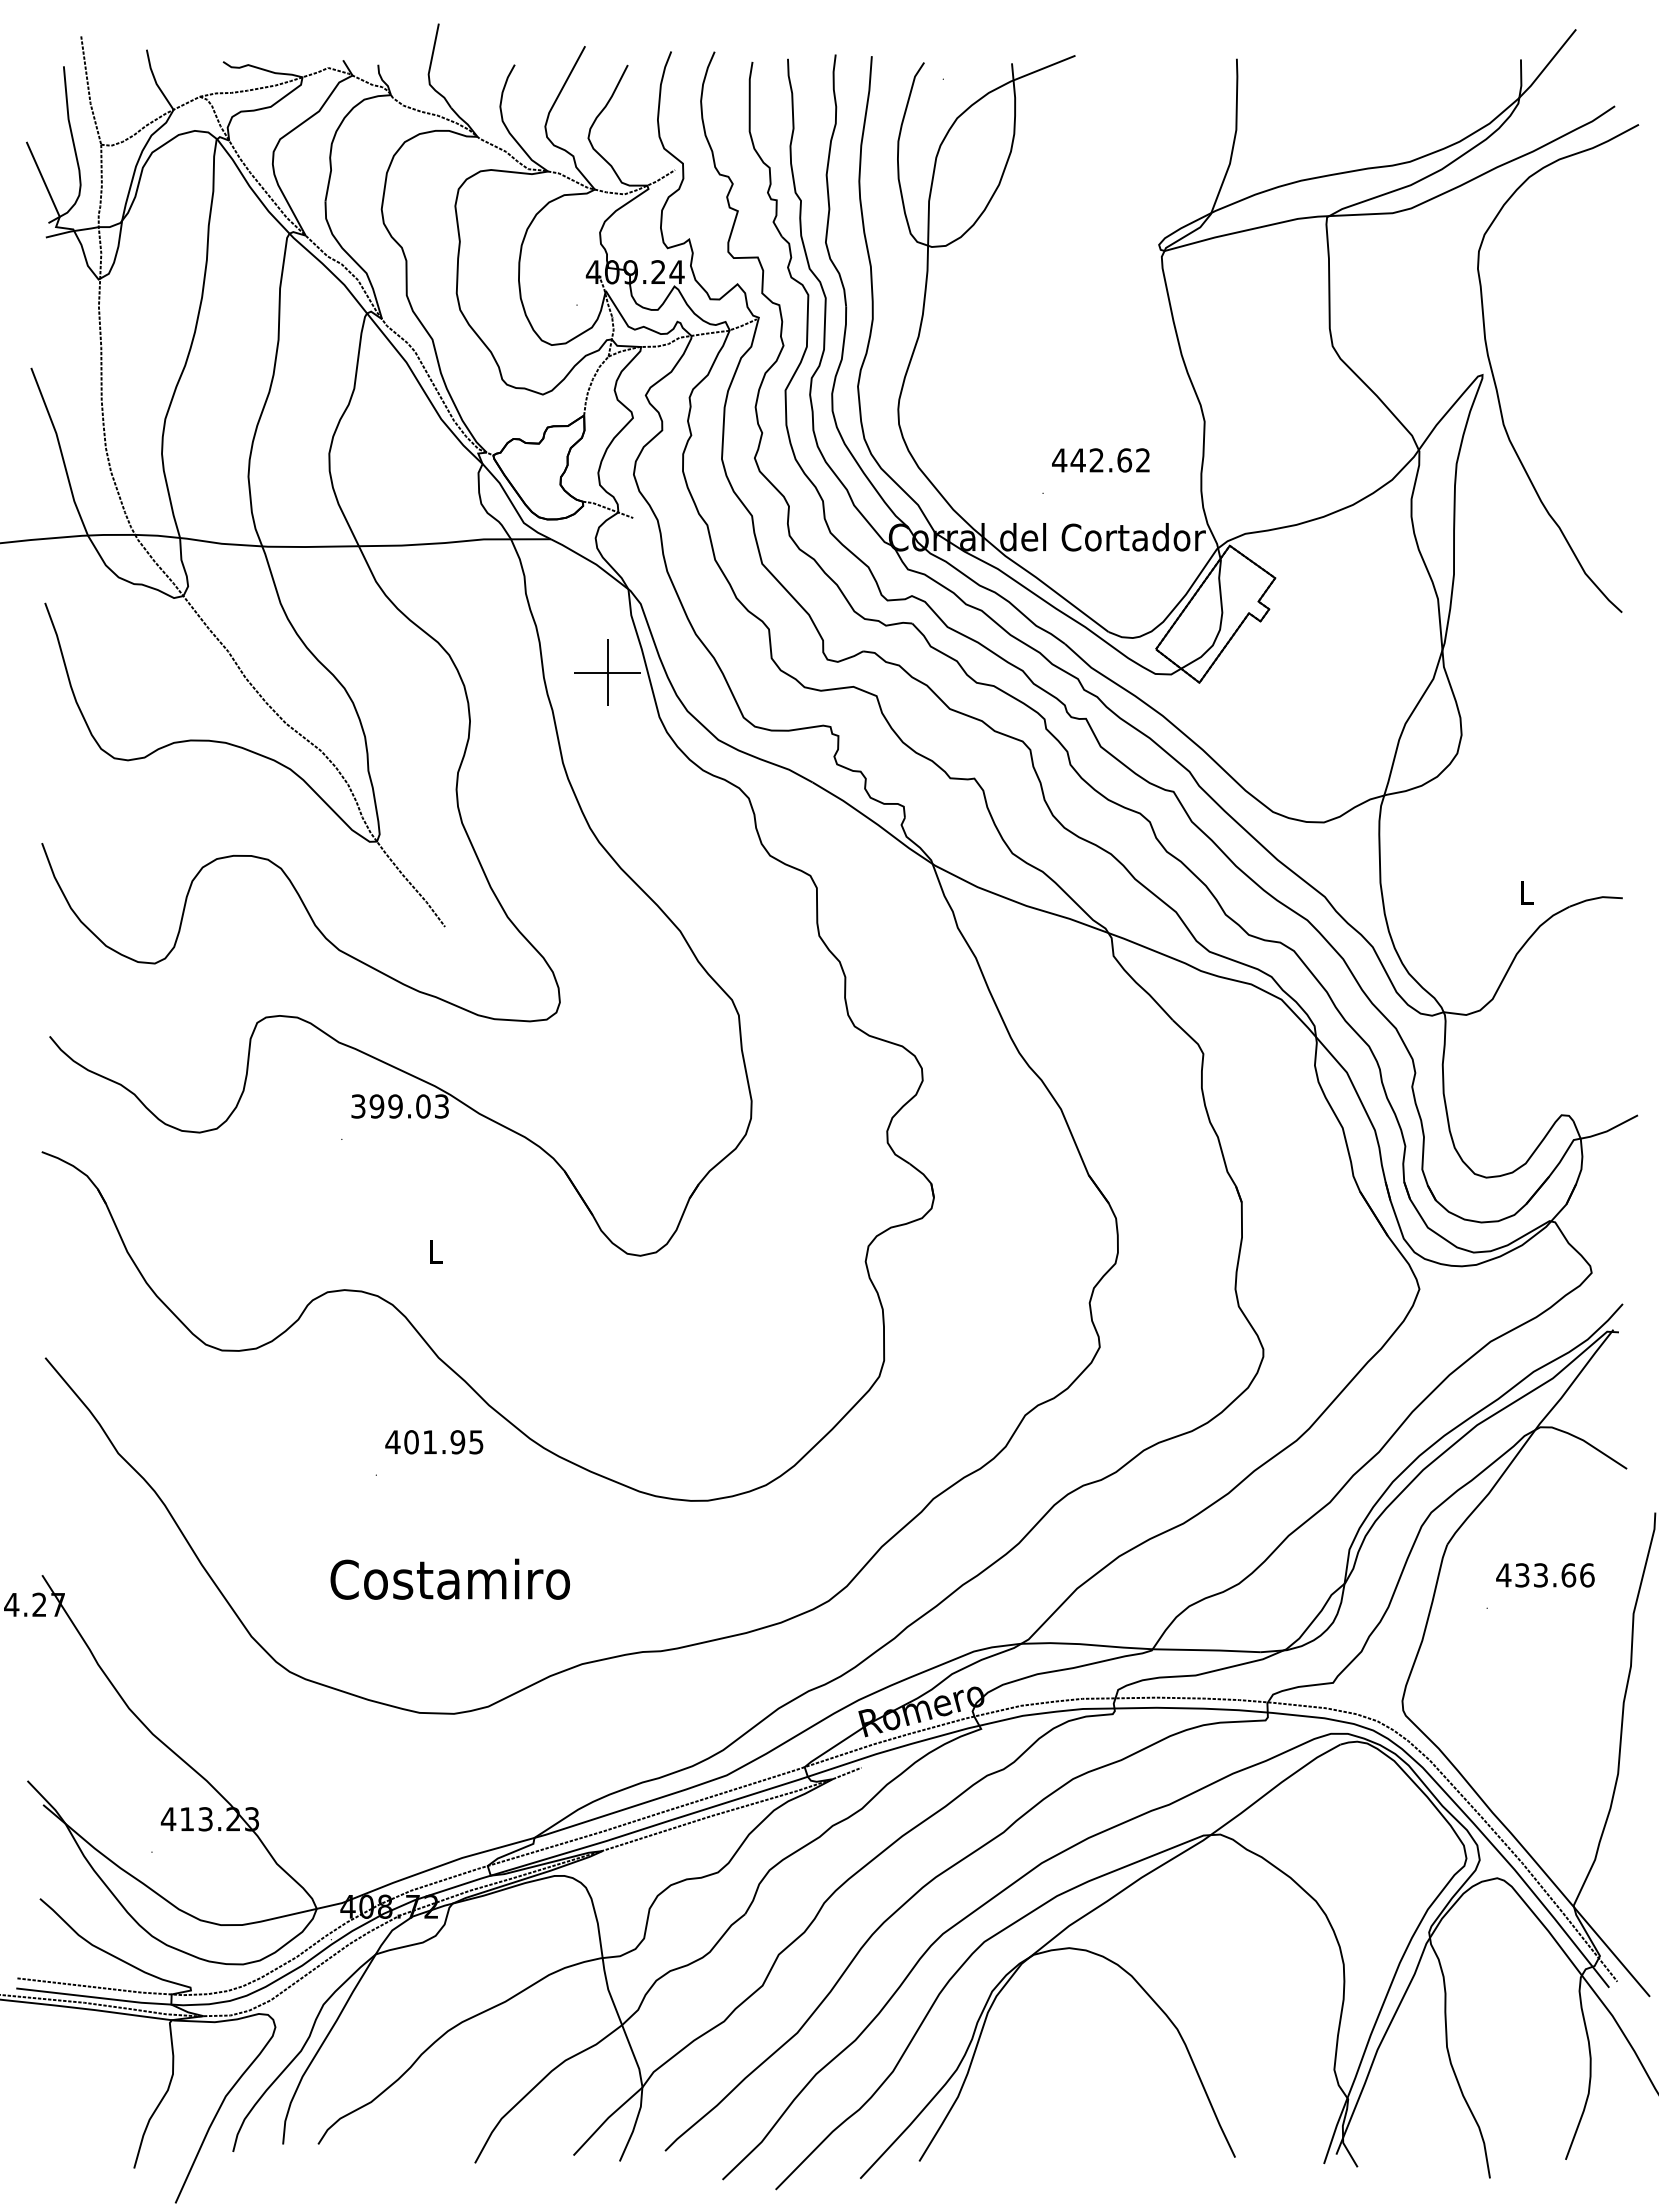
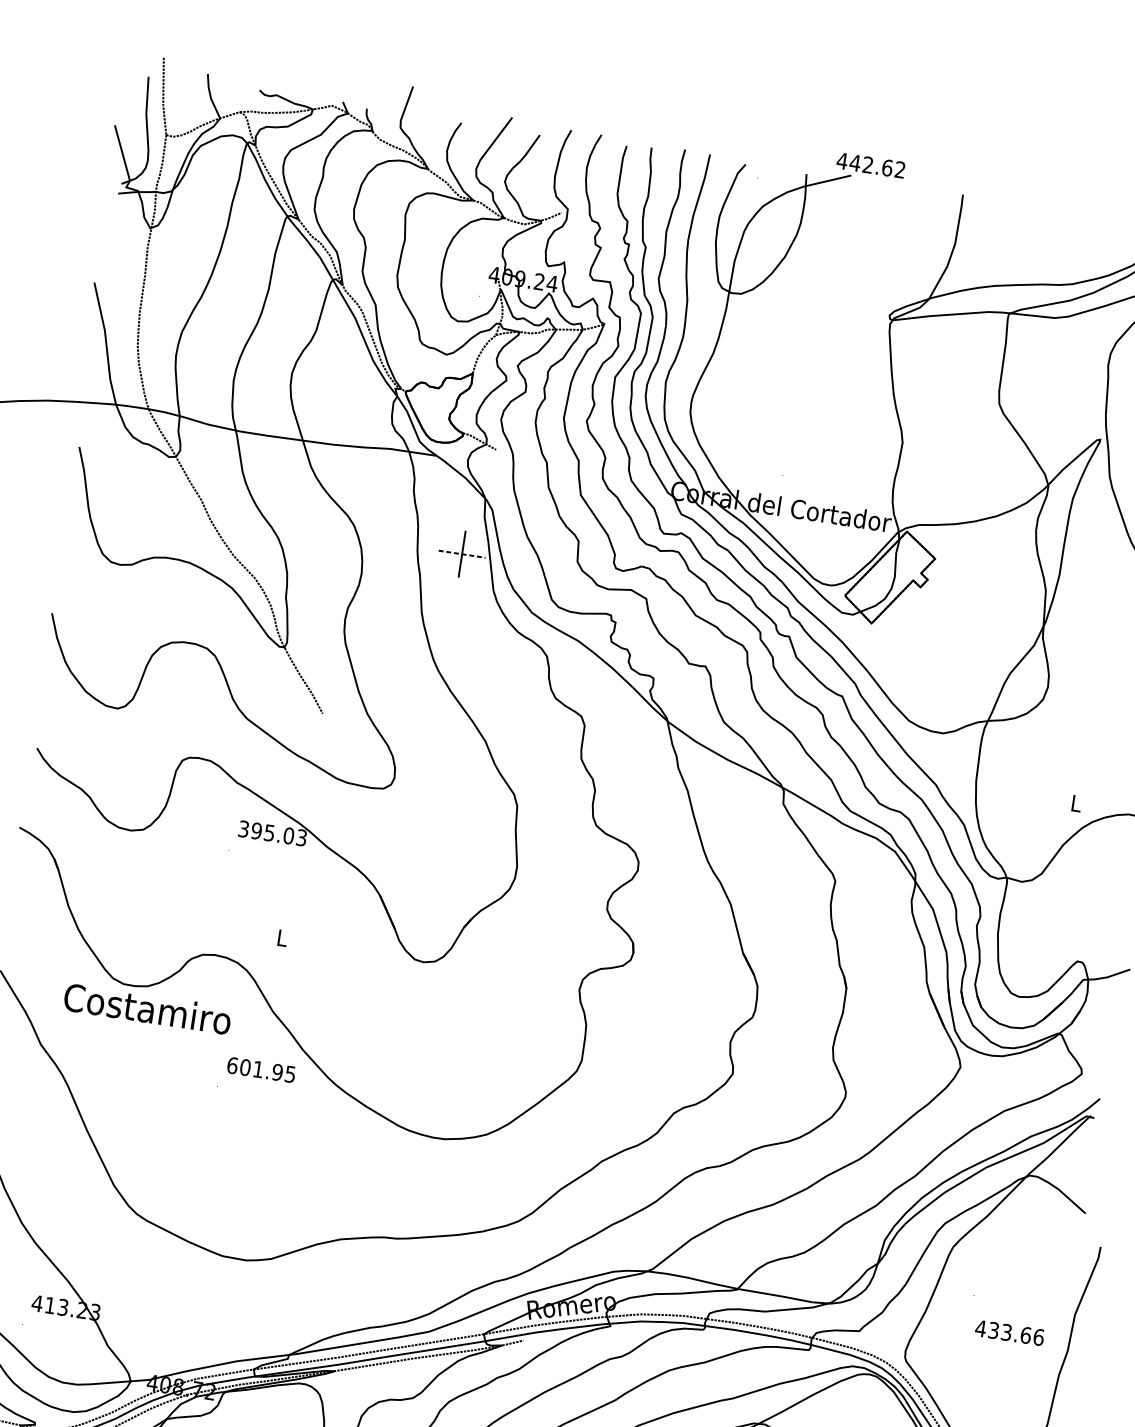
text: (1100, 460) -> (870, 165), moved
line: (607, 672) -> (462, 554), solid -> dashed
text: (395, 1106) -> (269, 833), 399.03 -> 395.03
text: (392, 1442) -> (232, 1065), 401.95 -> 601.95
text: (1545, 1575) -> (1009, 1333), moved
text: (449, 1578) -> (147, 1008), moved

